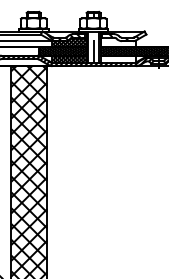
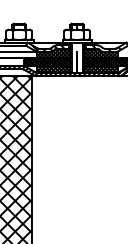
hatch: (117, 41) -> (100, 52), added
hatch: (117, 58) -> (100, 68), added

